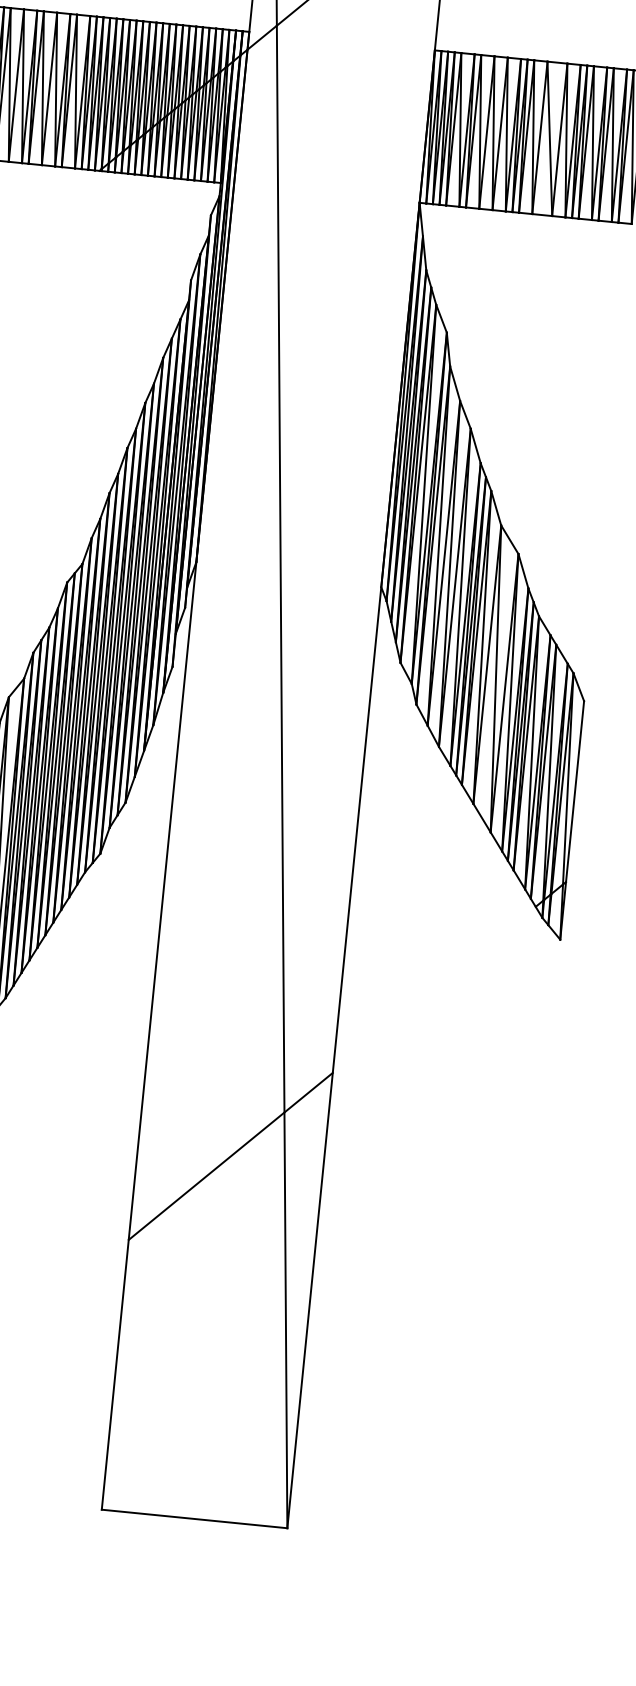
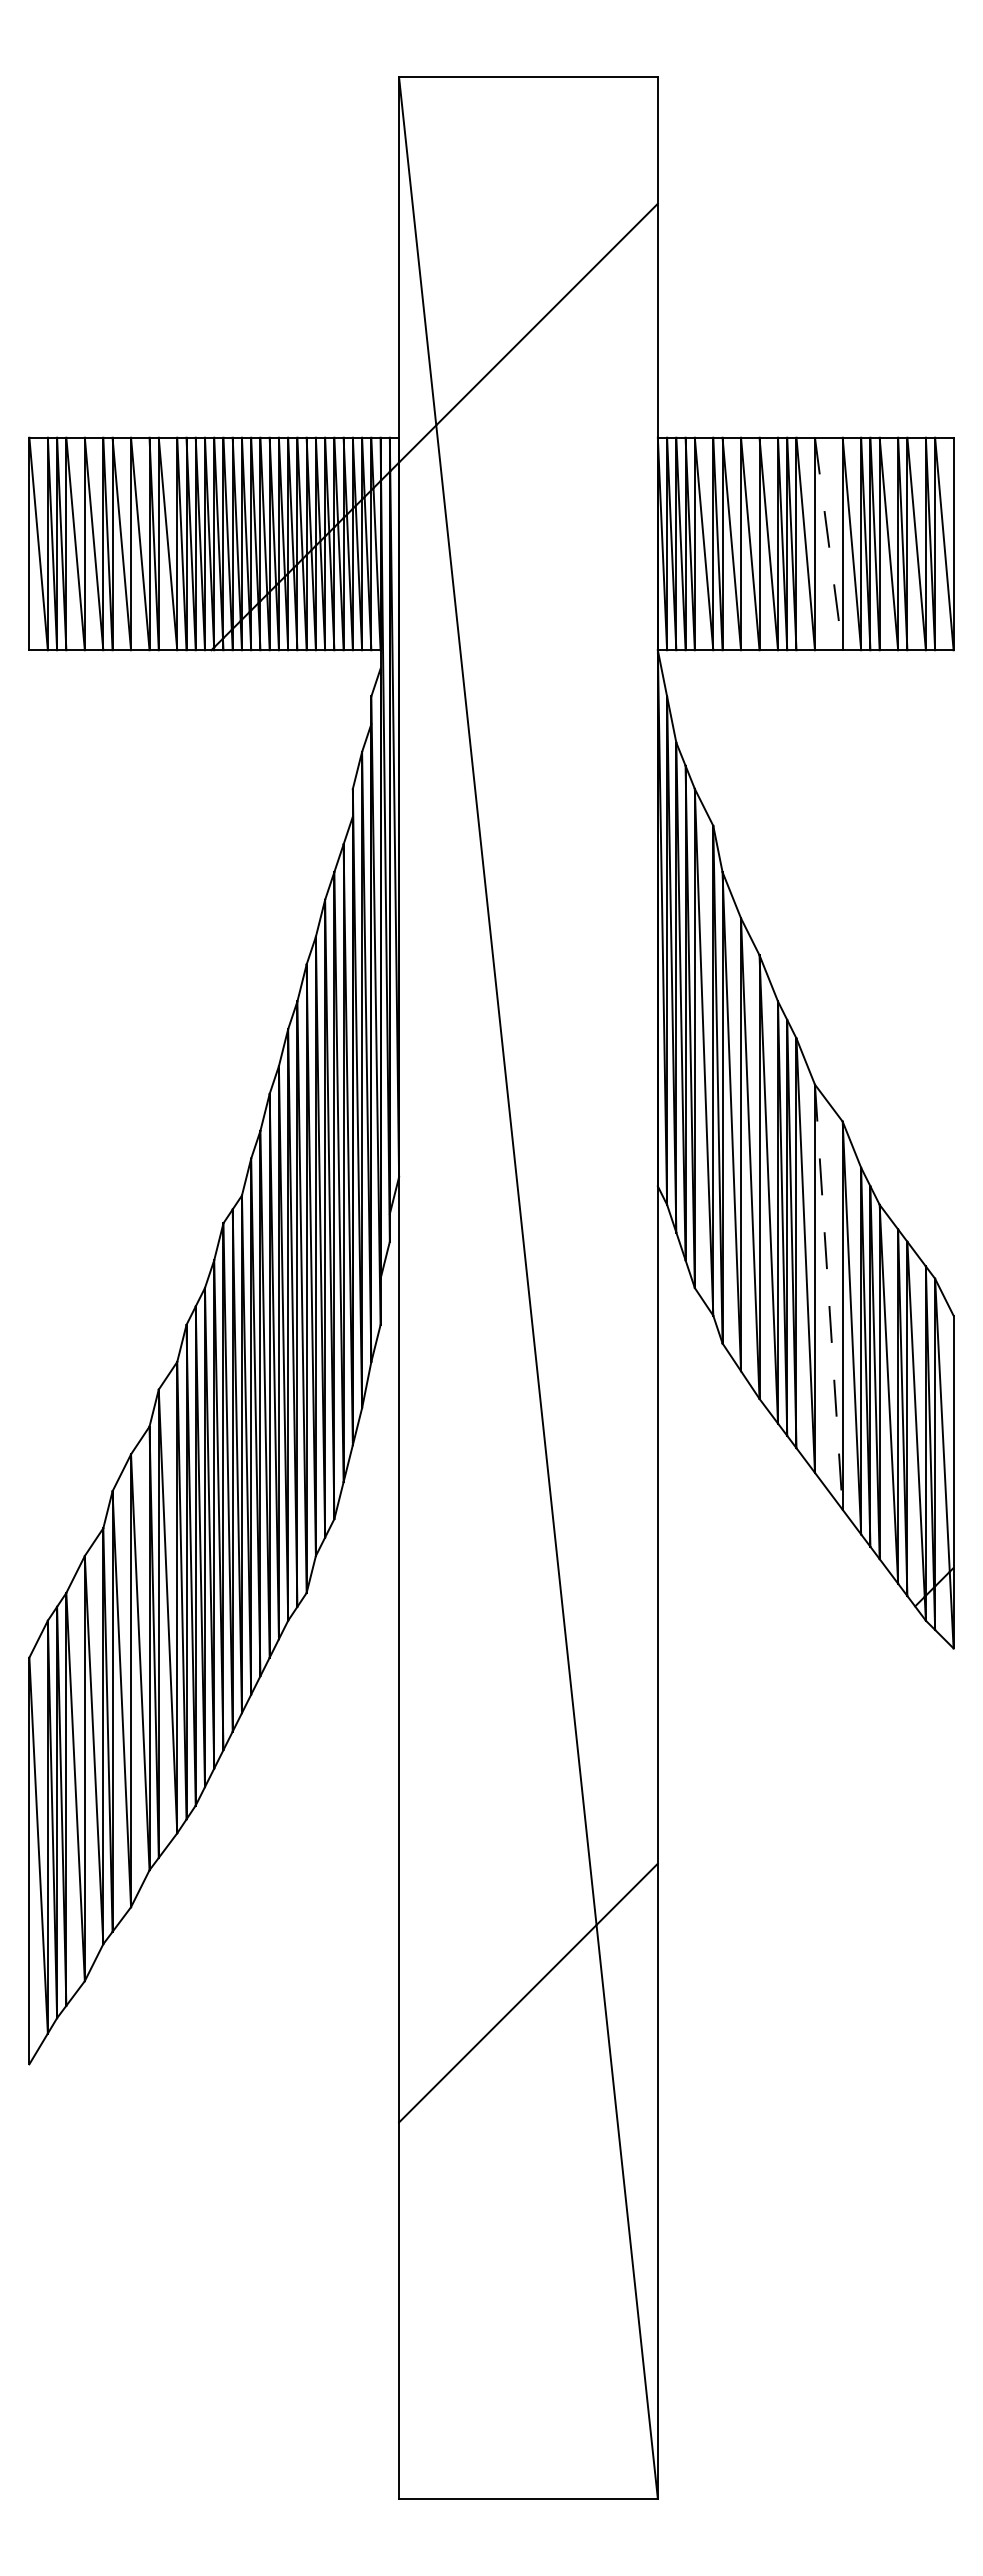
line: (549, 139) -> (828, 544), solid -> dashed
line: (495, 679) -> (828, 1297), solid -> dashed

